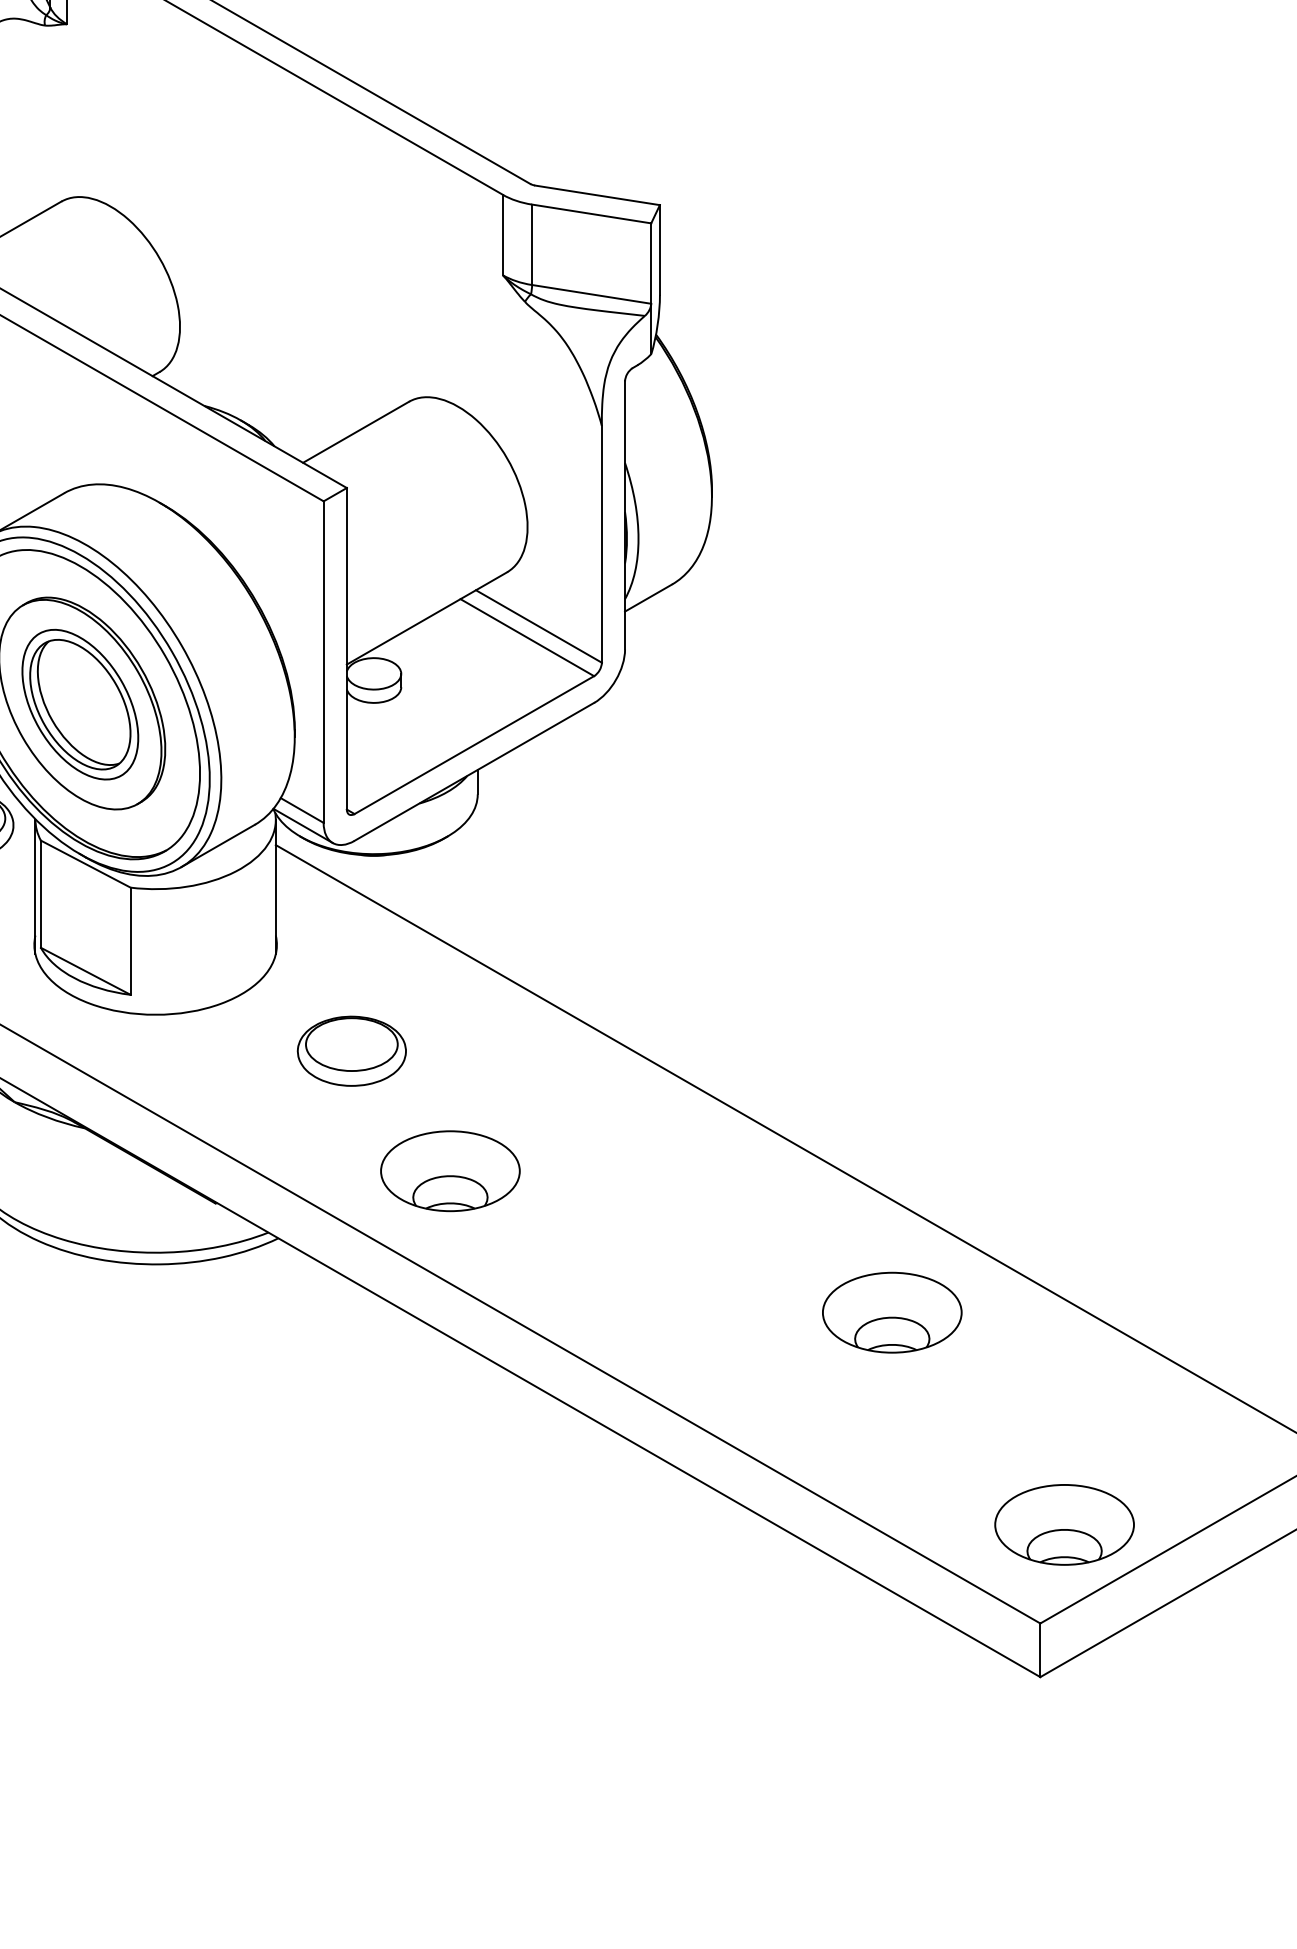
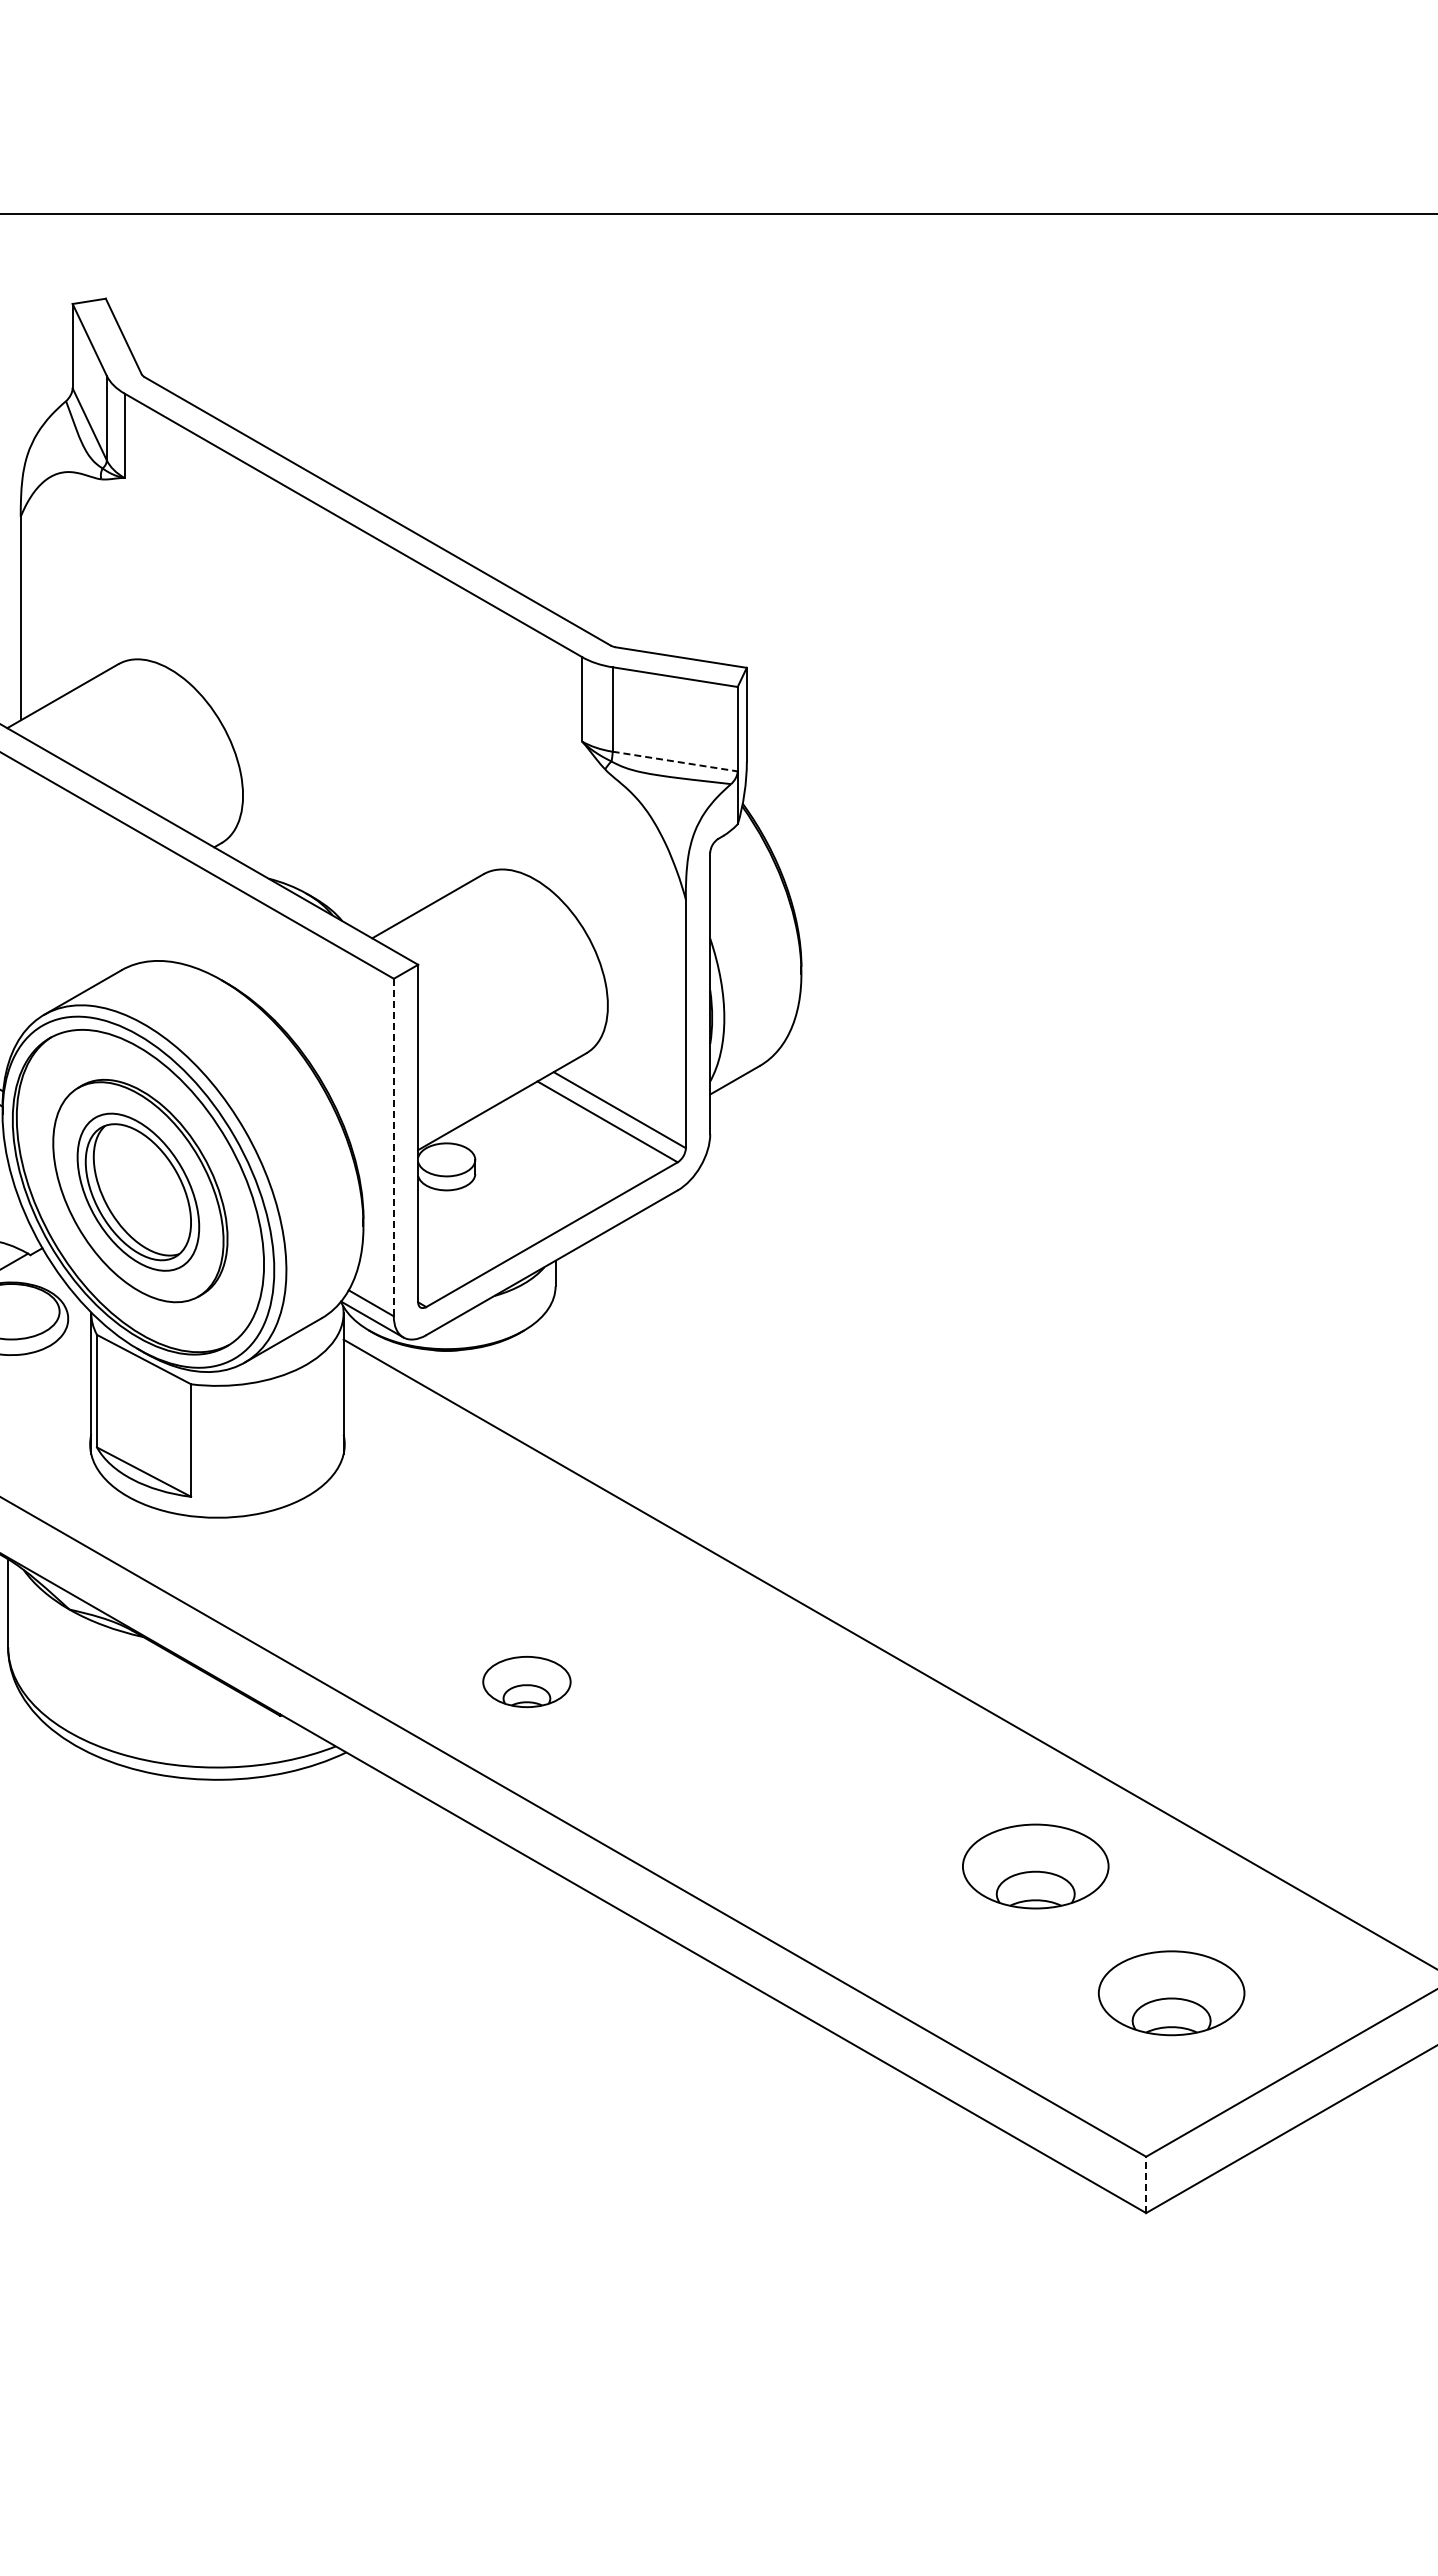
line: (591, 294) -> (675, 761), solid -> dashed
line: (323, 662) -> (393, 1147), solid -> dashed
part: (351, 1050) -> (423, 1555), removed
part: (450, 1170) -> (526, 1681), size x0.6
part: (892, 1312) -> (1035, 1866), moved
part: (1064, 1525) -> (1171, 1993), moved
line: (1040, 1649) -> (1146, 2184), solid -> dashed

